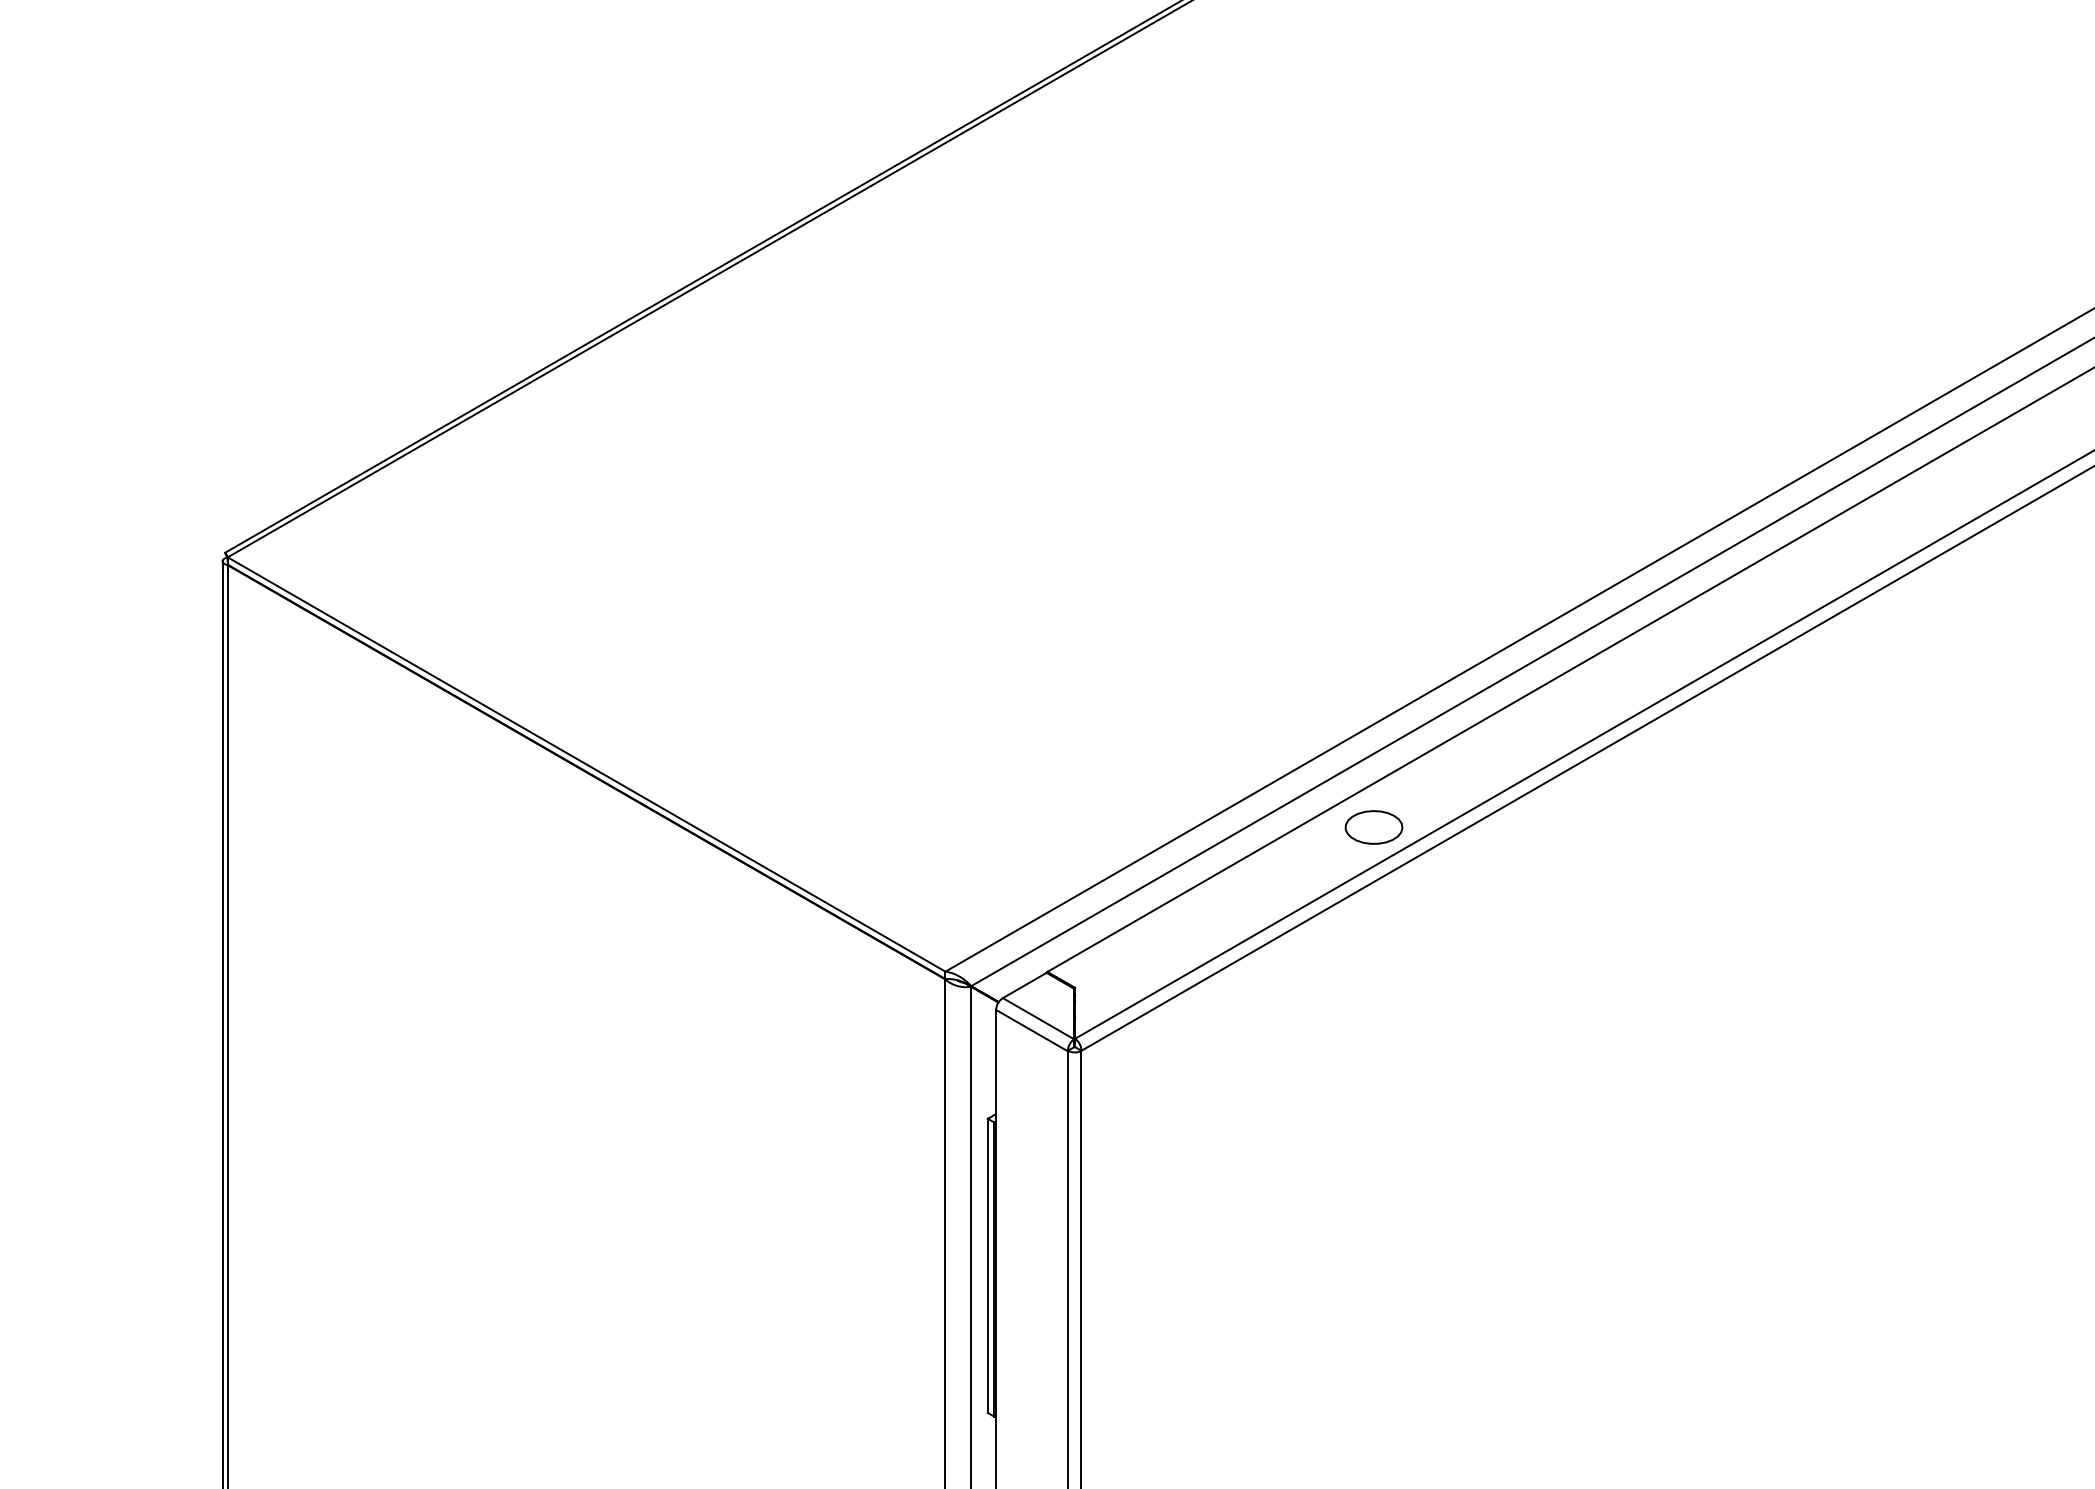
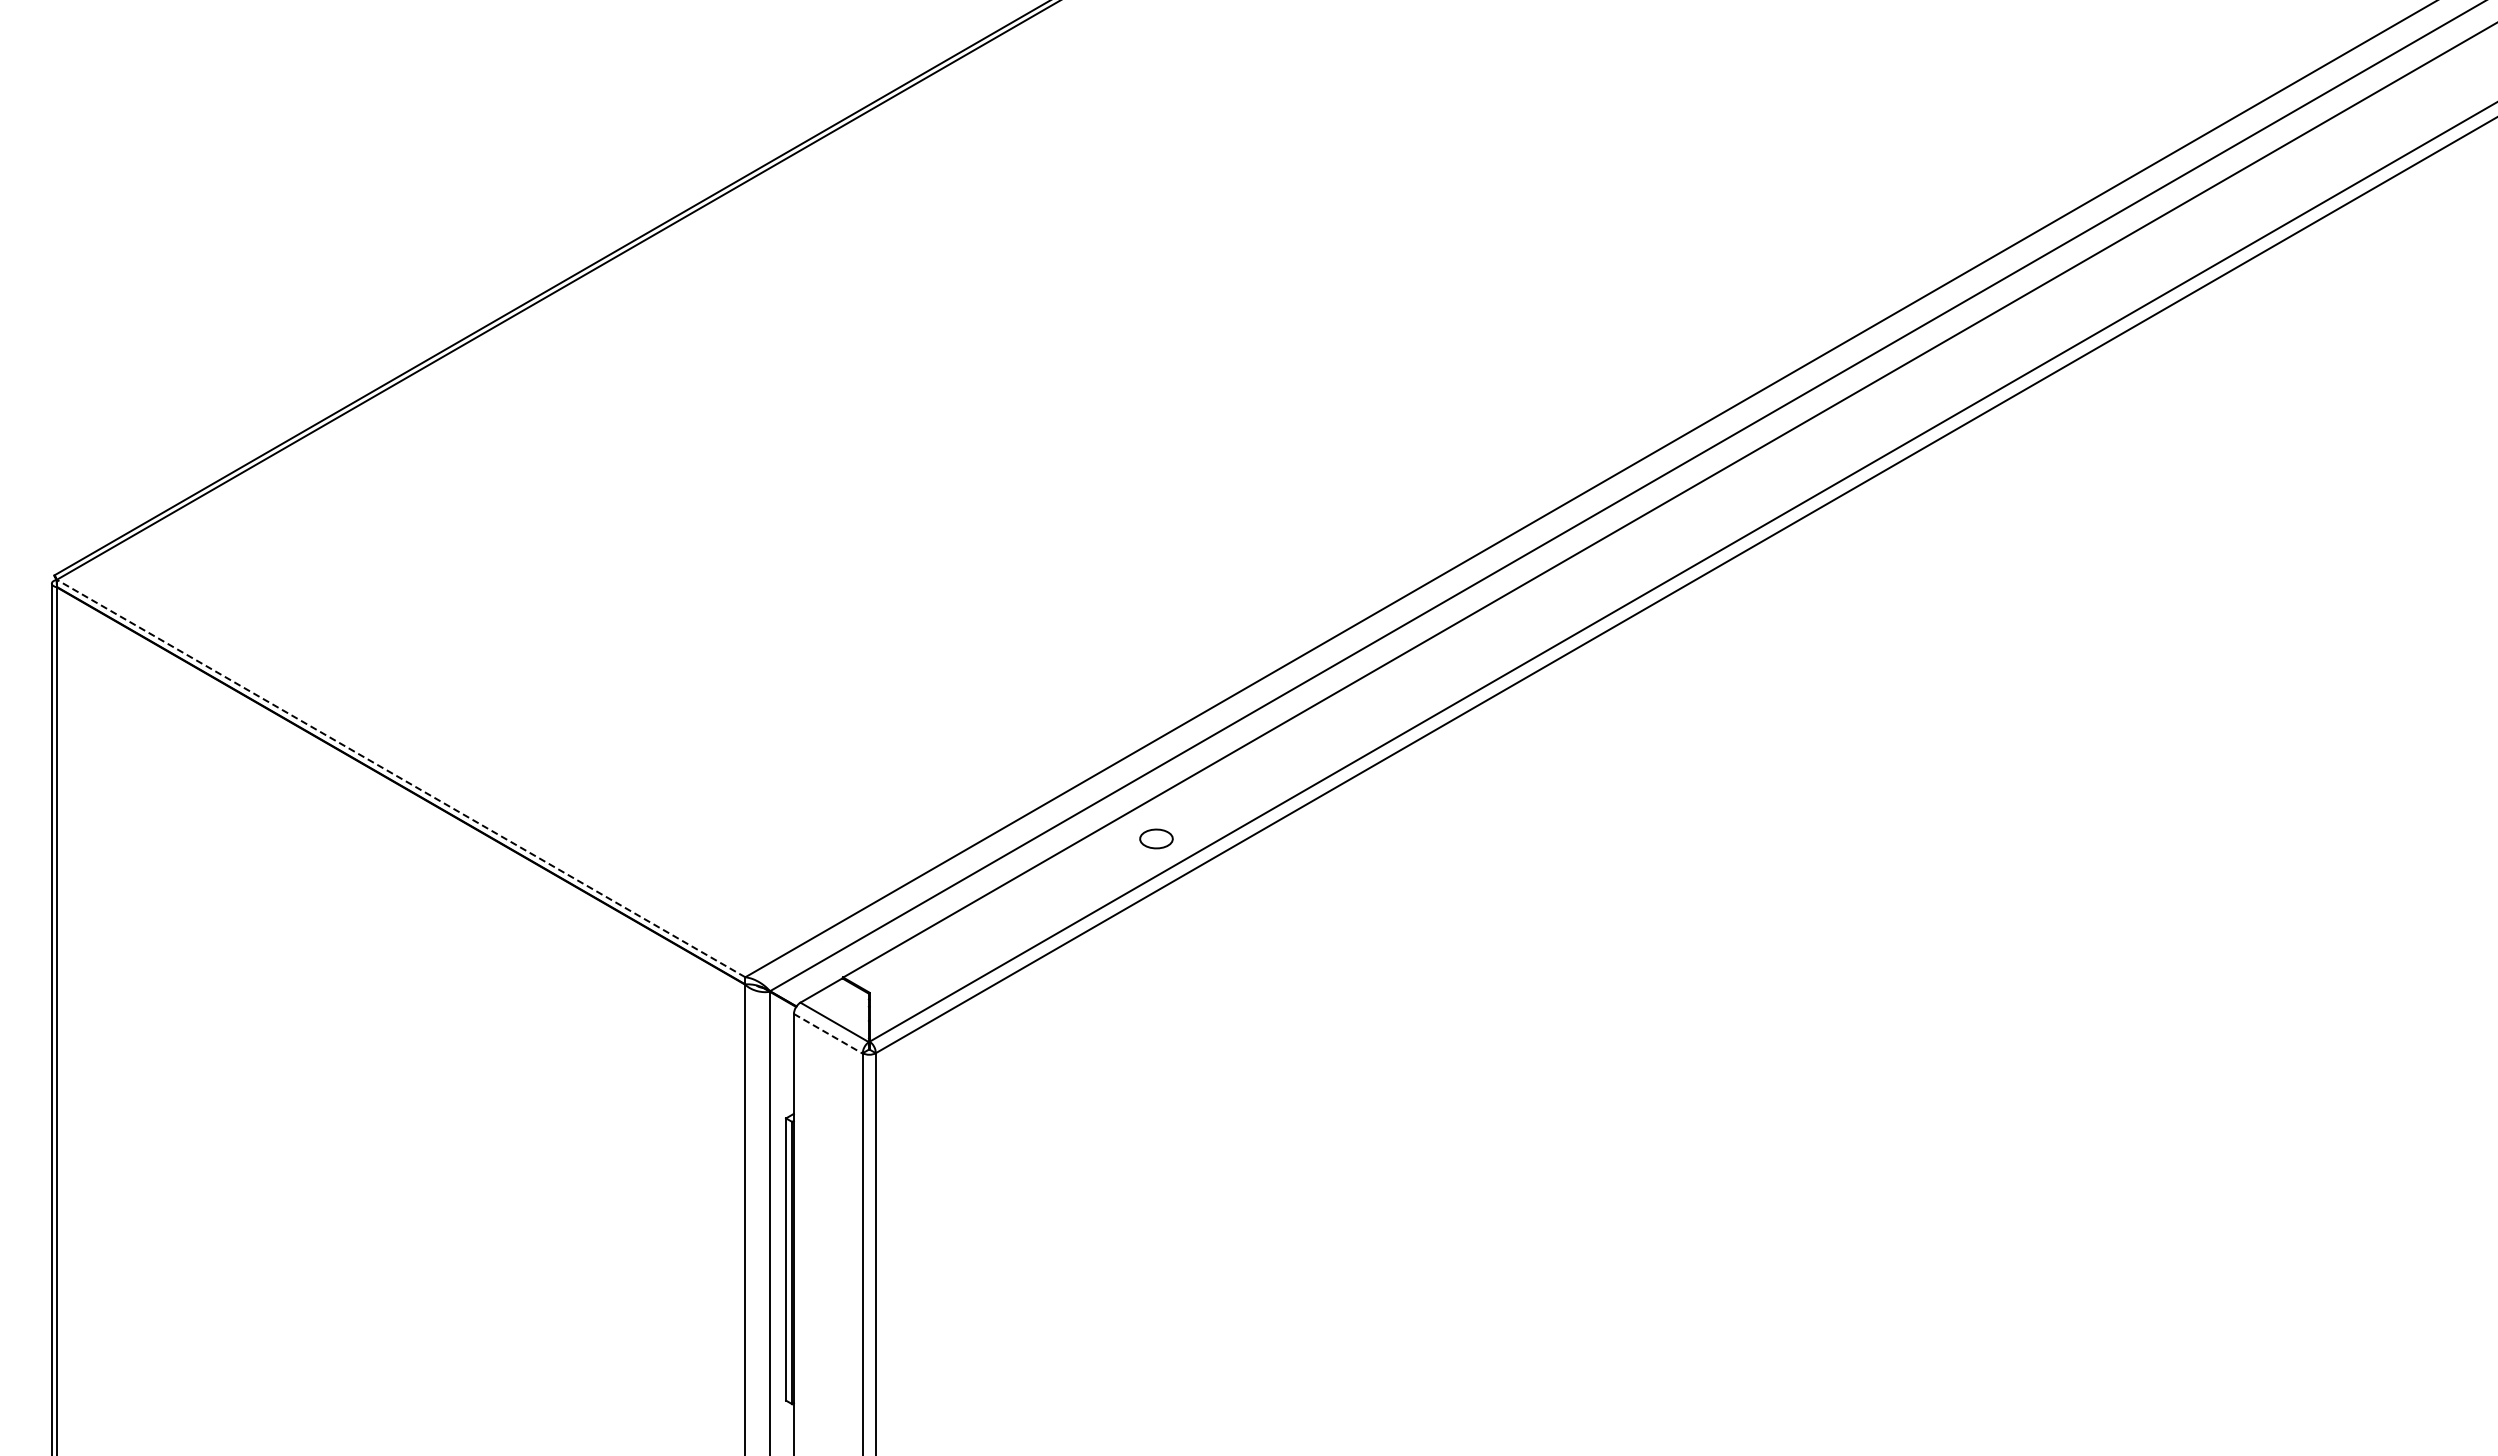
line: (585, 764) -> (400, 778), solid -> dashed
part: (1374, 827) -> (1156, 838), size x0.6
line: (1032, 1030) -> (828, 1033), solid -> dashed

